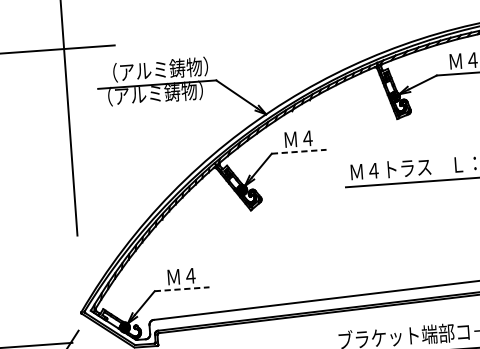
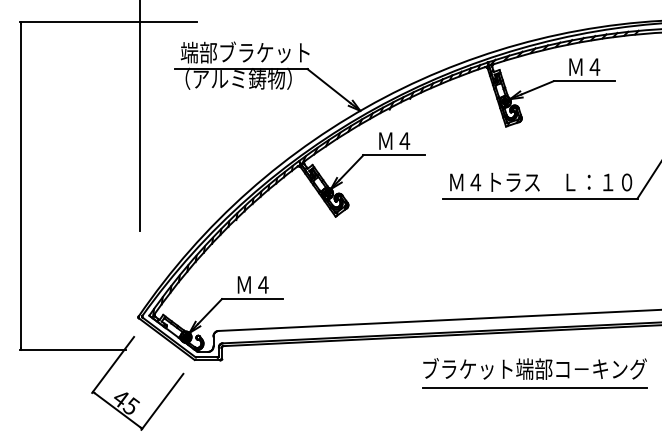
text: (159, 69) -> (244, 52), （アルミ鋳物） -> 端部ブラケット
line: (299, 151) -> (394, 155), dashed -> solid
line: (181, 289) -> (252, 299), dashed -> solid

